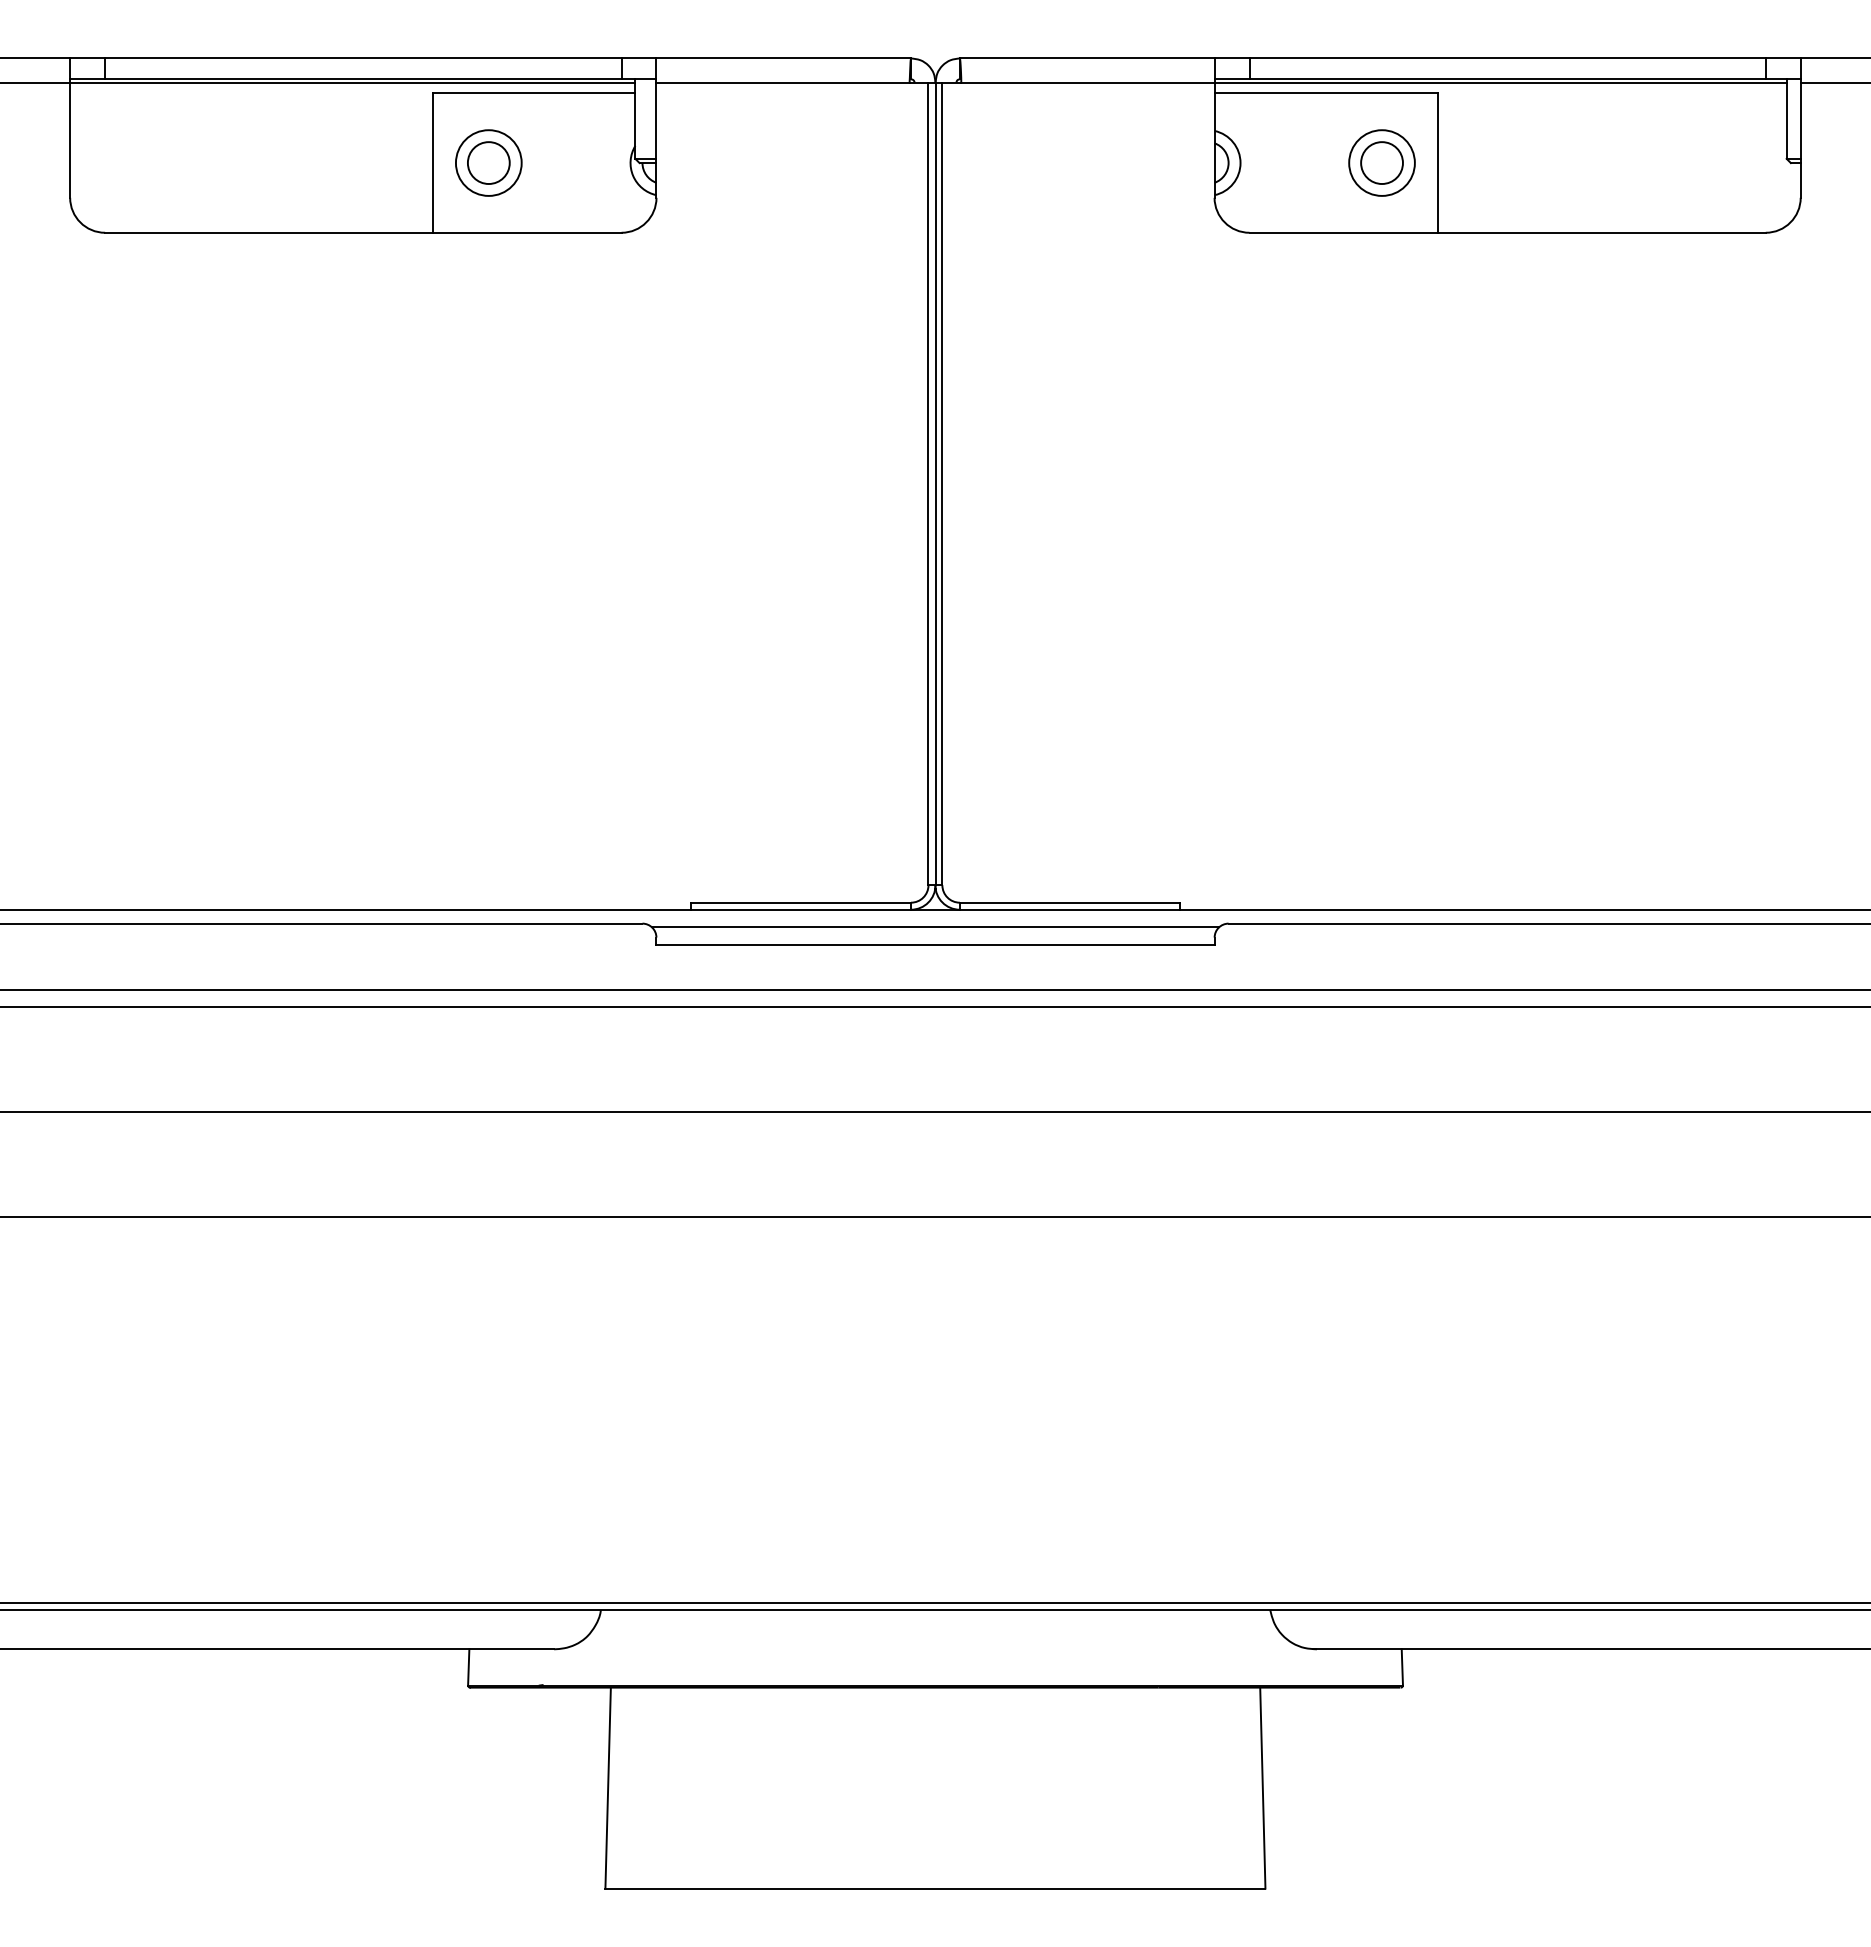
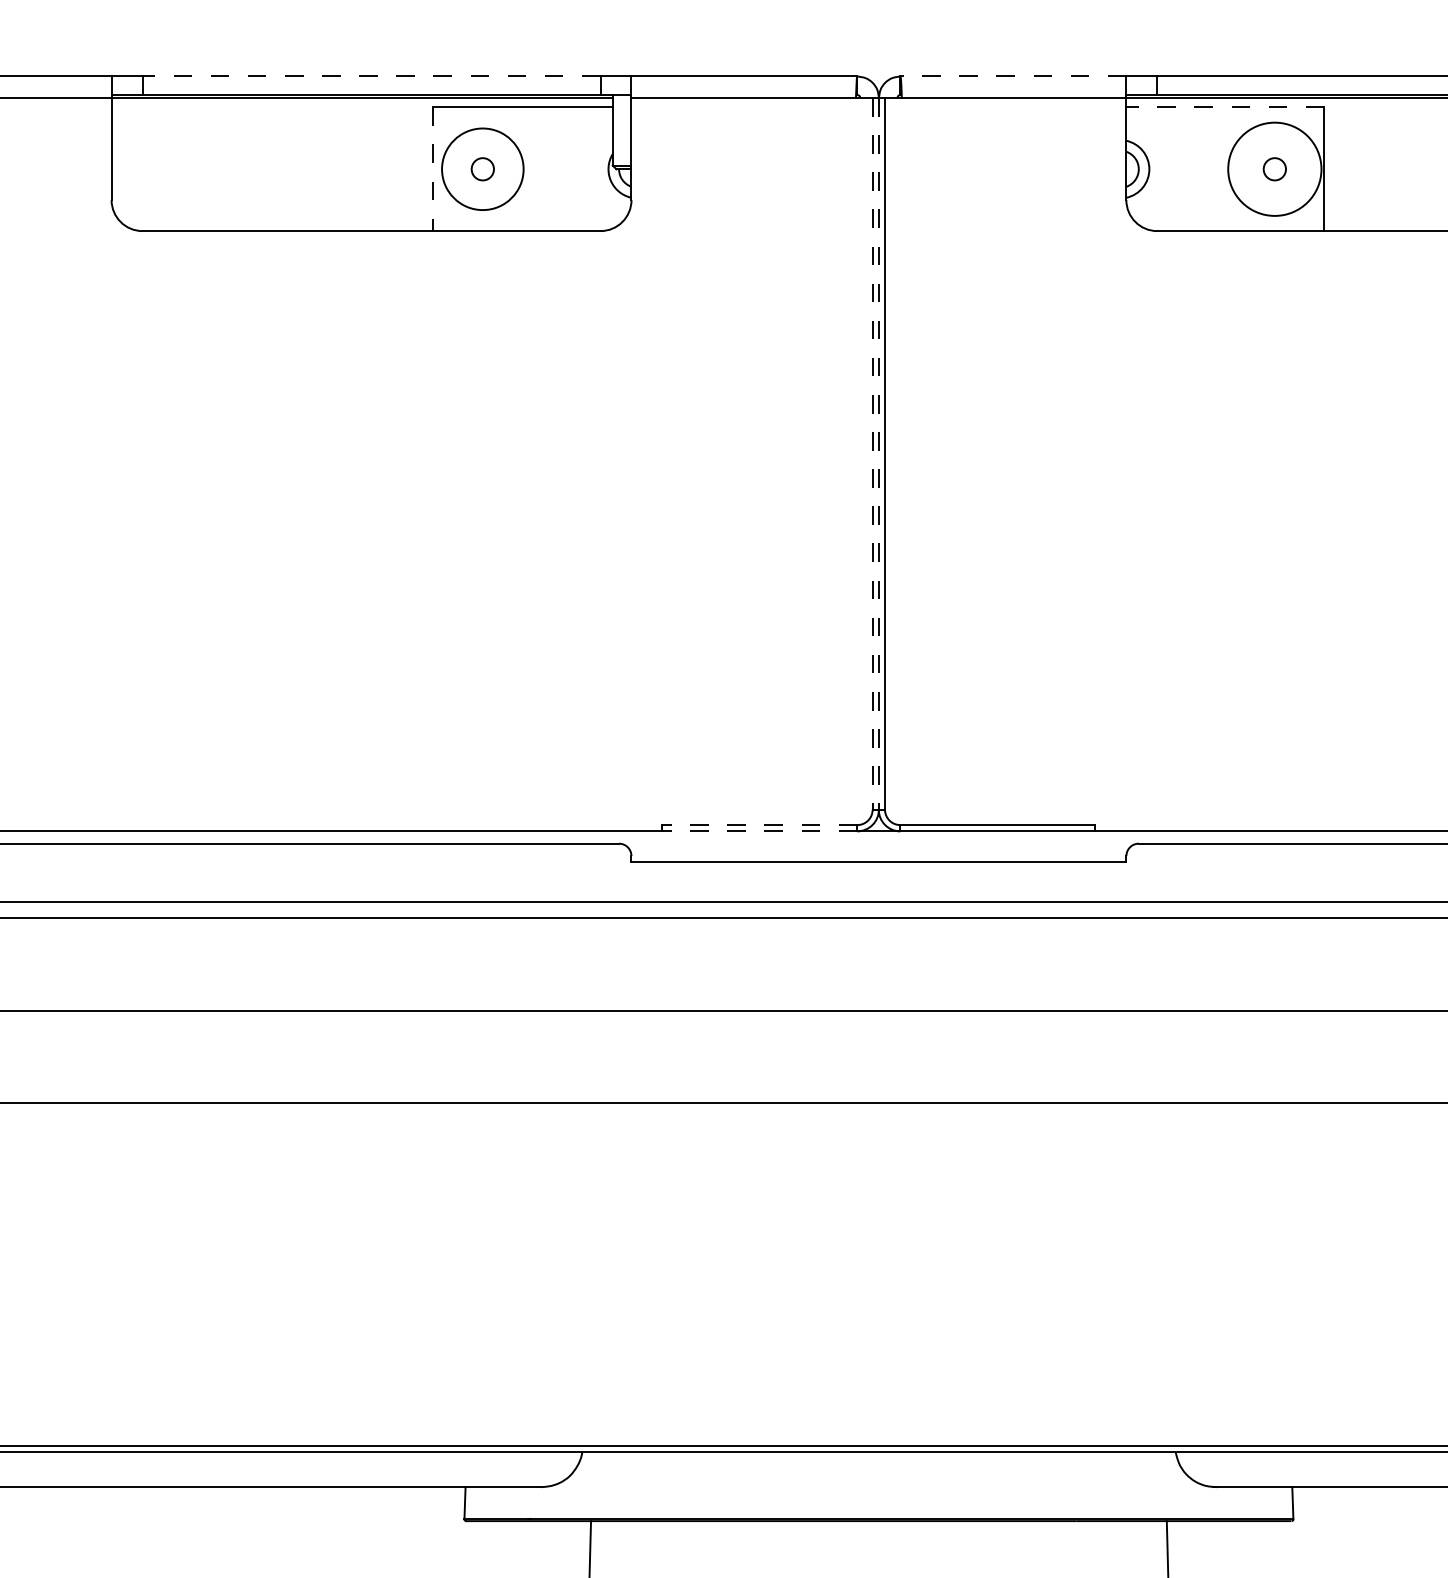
line: (362, 58) -> (370, 76), solid -> dashed
line: (1086, 58) -> (1012, 76), solid -> dashed
line: (1326, 93) -> (1225, 107), solid -> dashed
line: (433, 162) -> (433, 168), solid -> dashed
circle: (488, 162) -> (482, 168), size x1.4
circle: (1381, 162) -> (1274, 168), size x1.6
circle: (488, 163) -> (482, 169), size x0.6
circle: (1381, 163) -> (1274, 169), size x0.6
line: (928, 484) -> (872, 454), solid -> dashed
line: (935, 484) -> (878, 454), solid -> dashed
line: (801, 902) -> (760, 824), solid -> dashed
line: (801, 909) -> (760, 831), solid -> dashed
line: (935, 927) -> (878, 847), removed

